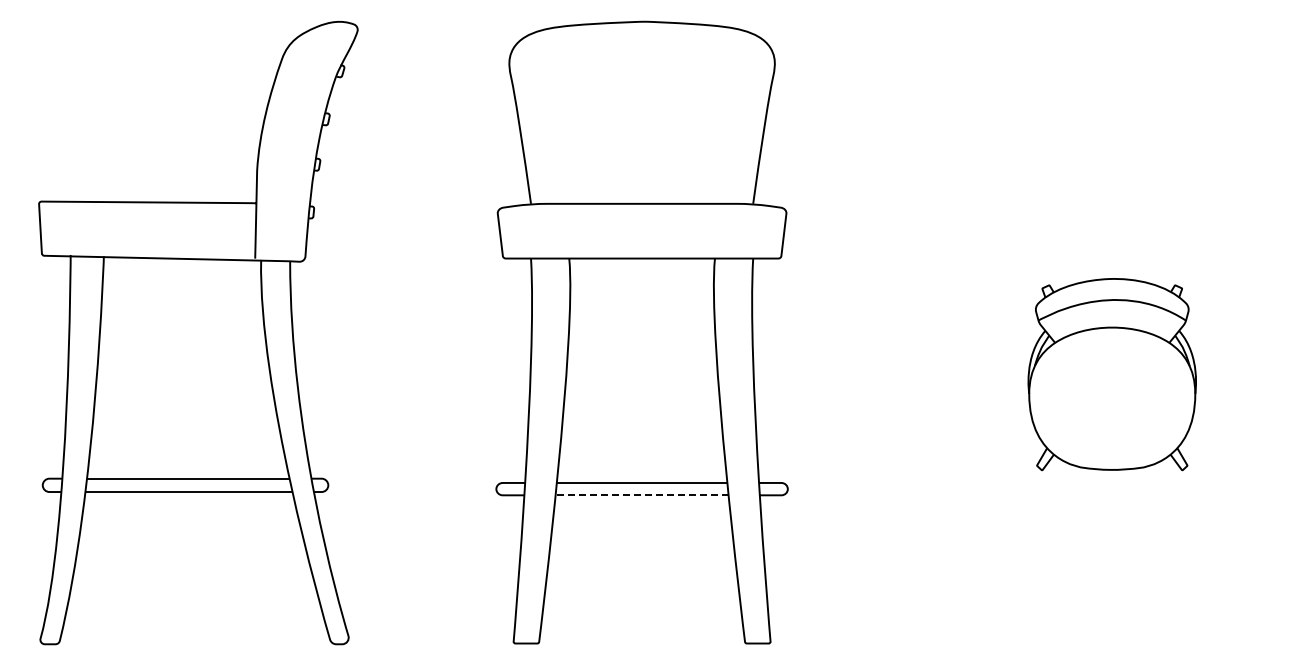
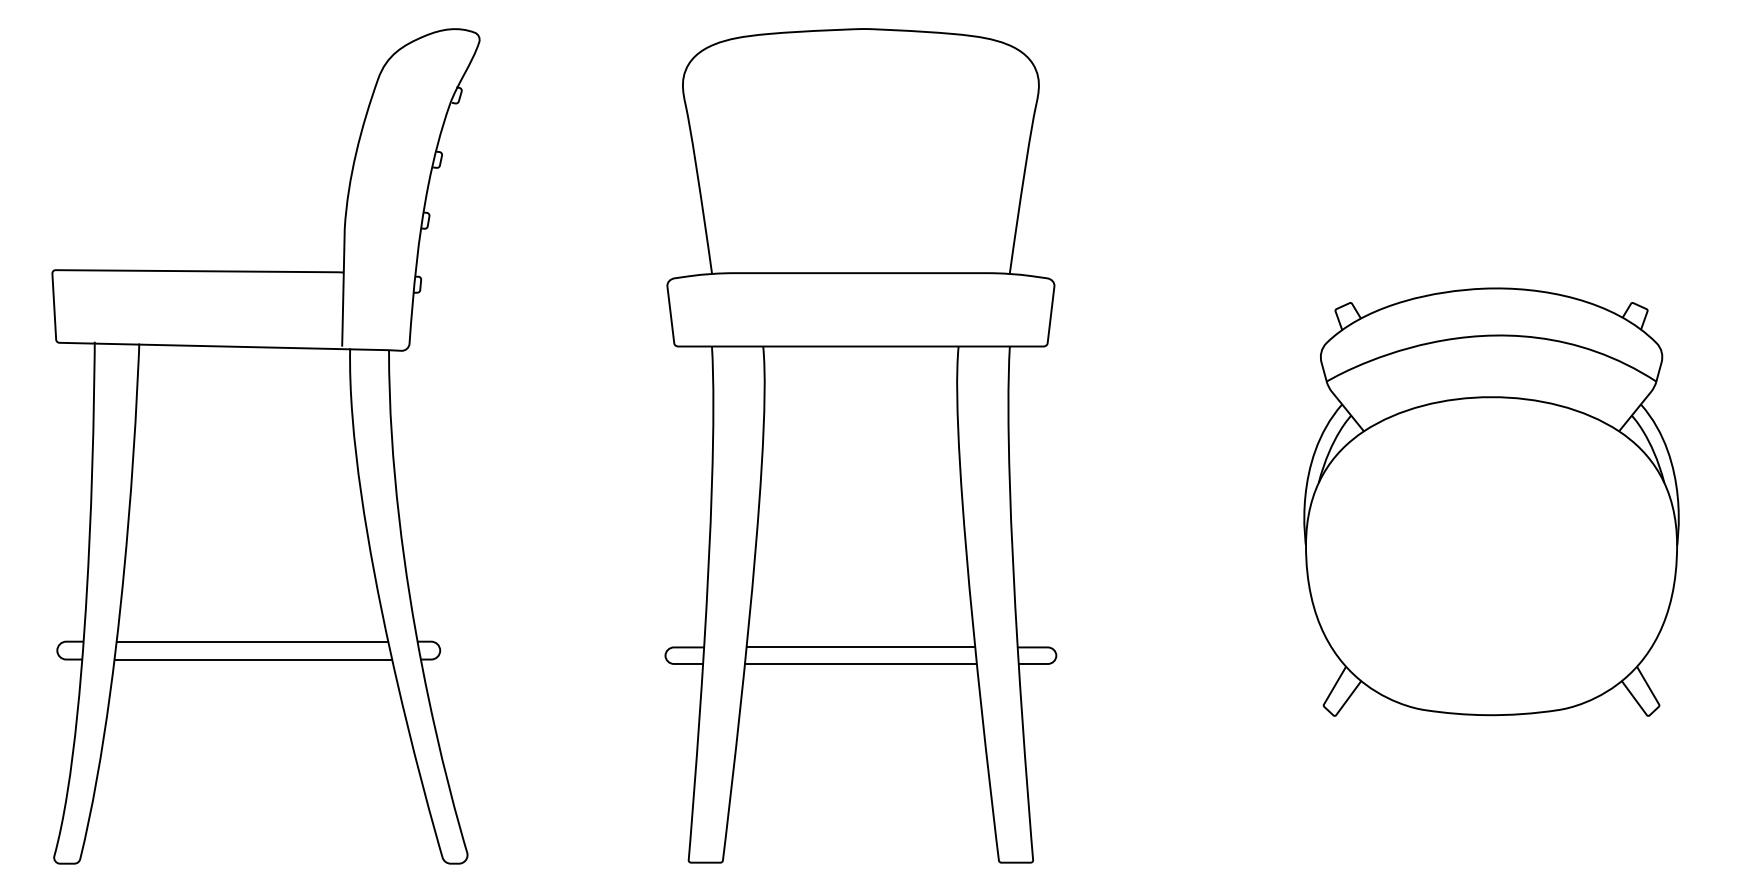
part: (1111, 374) -> (1490, 501), size x1.67
line: (642, 495) -> (861, 664), dashed -> solid

